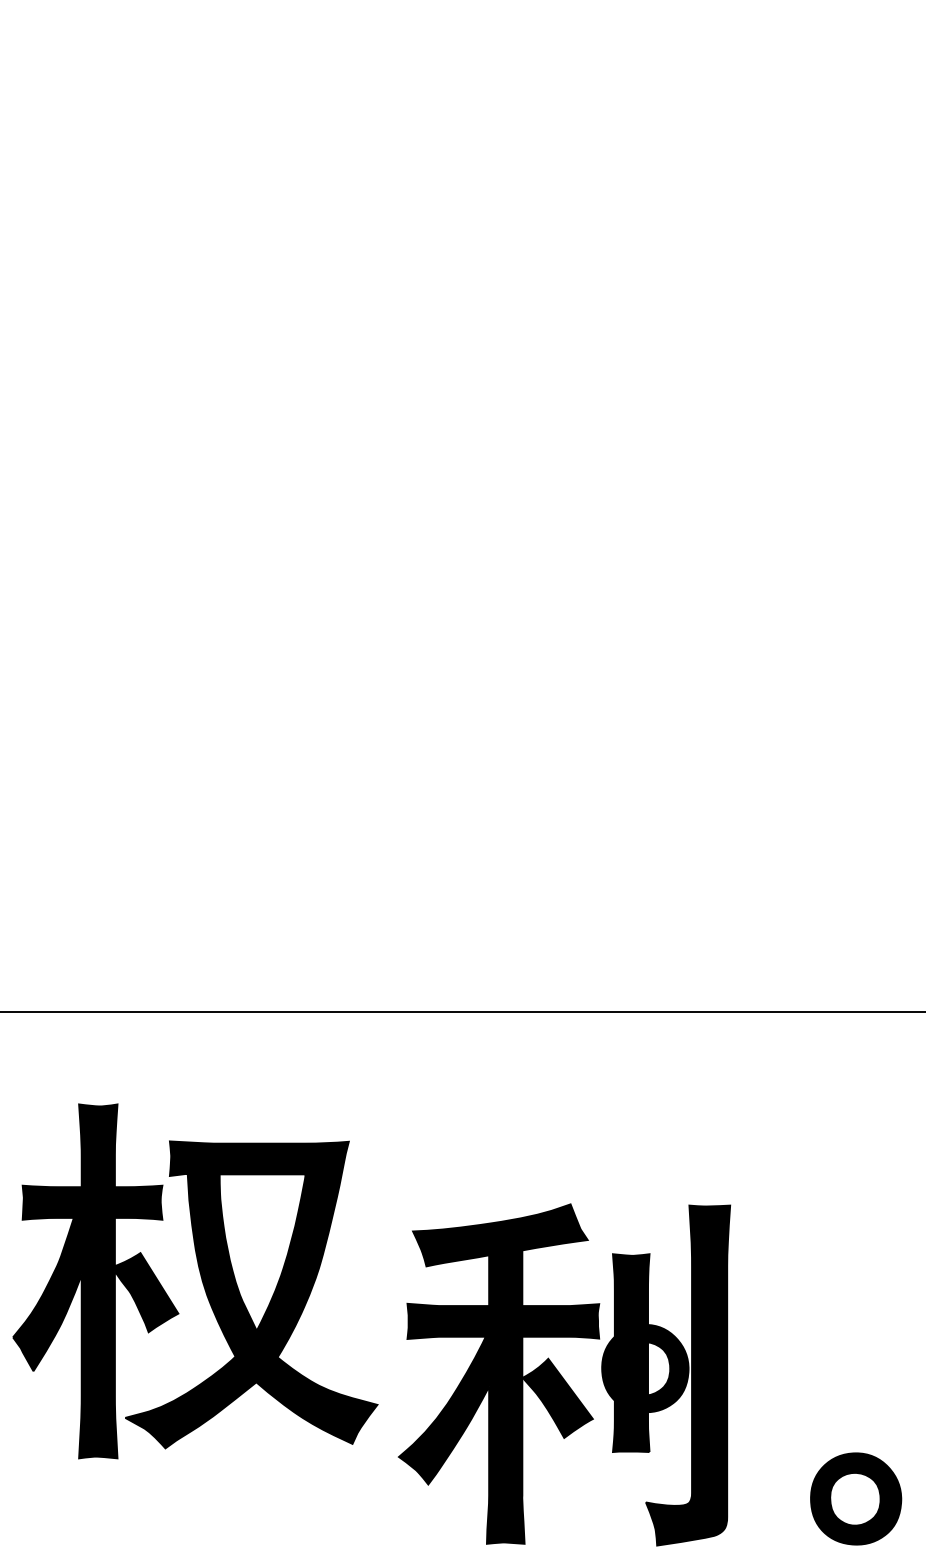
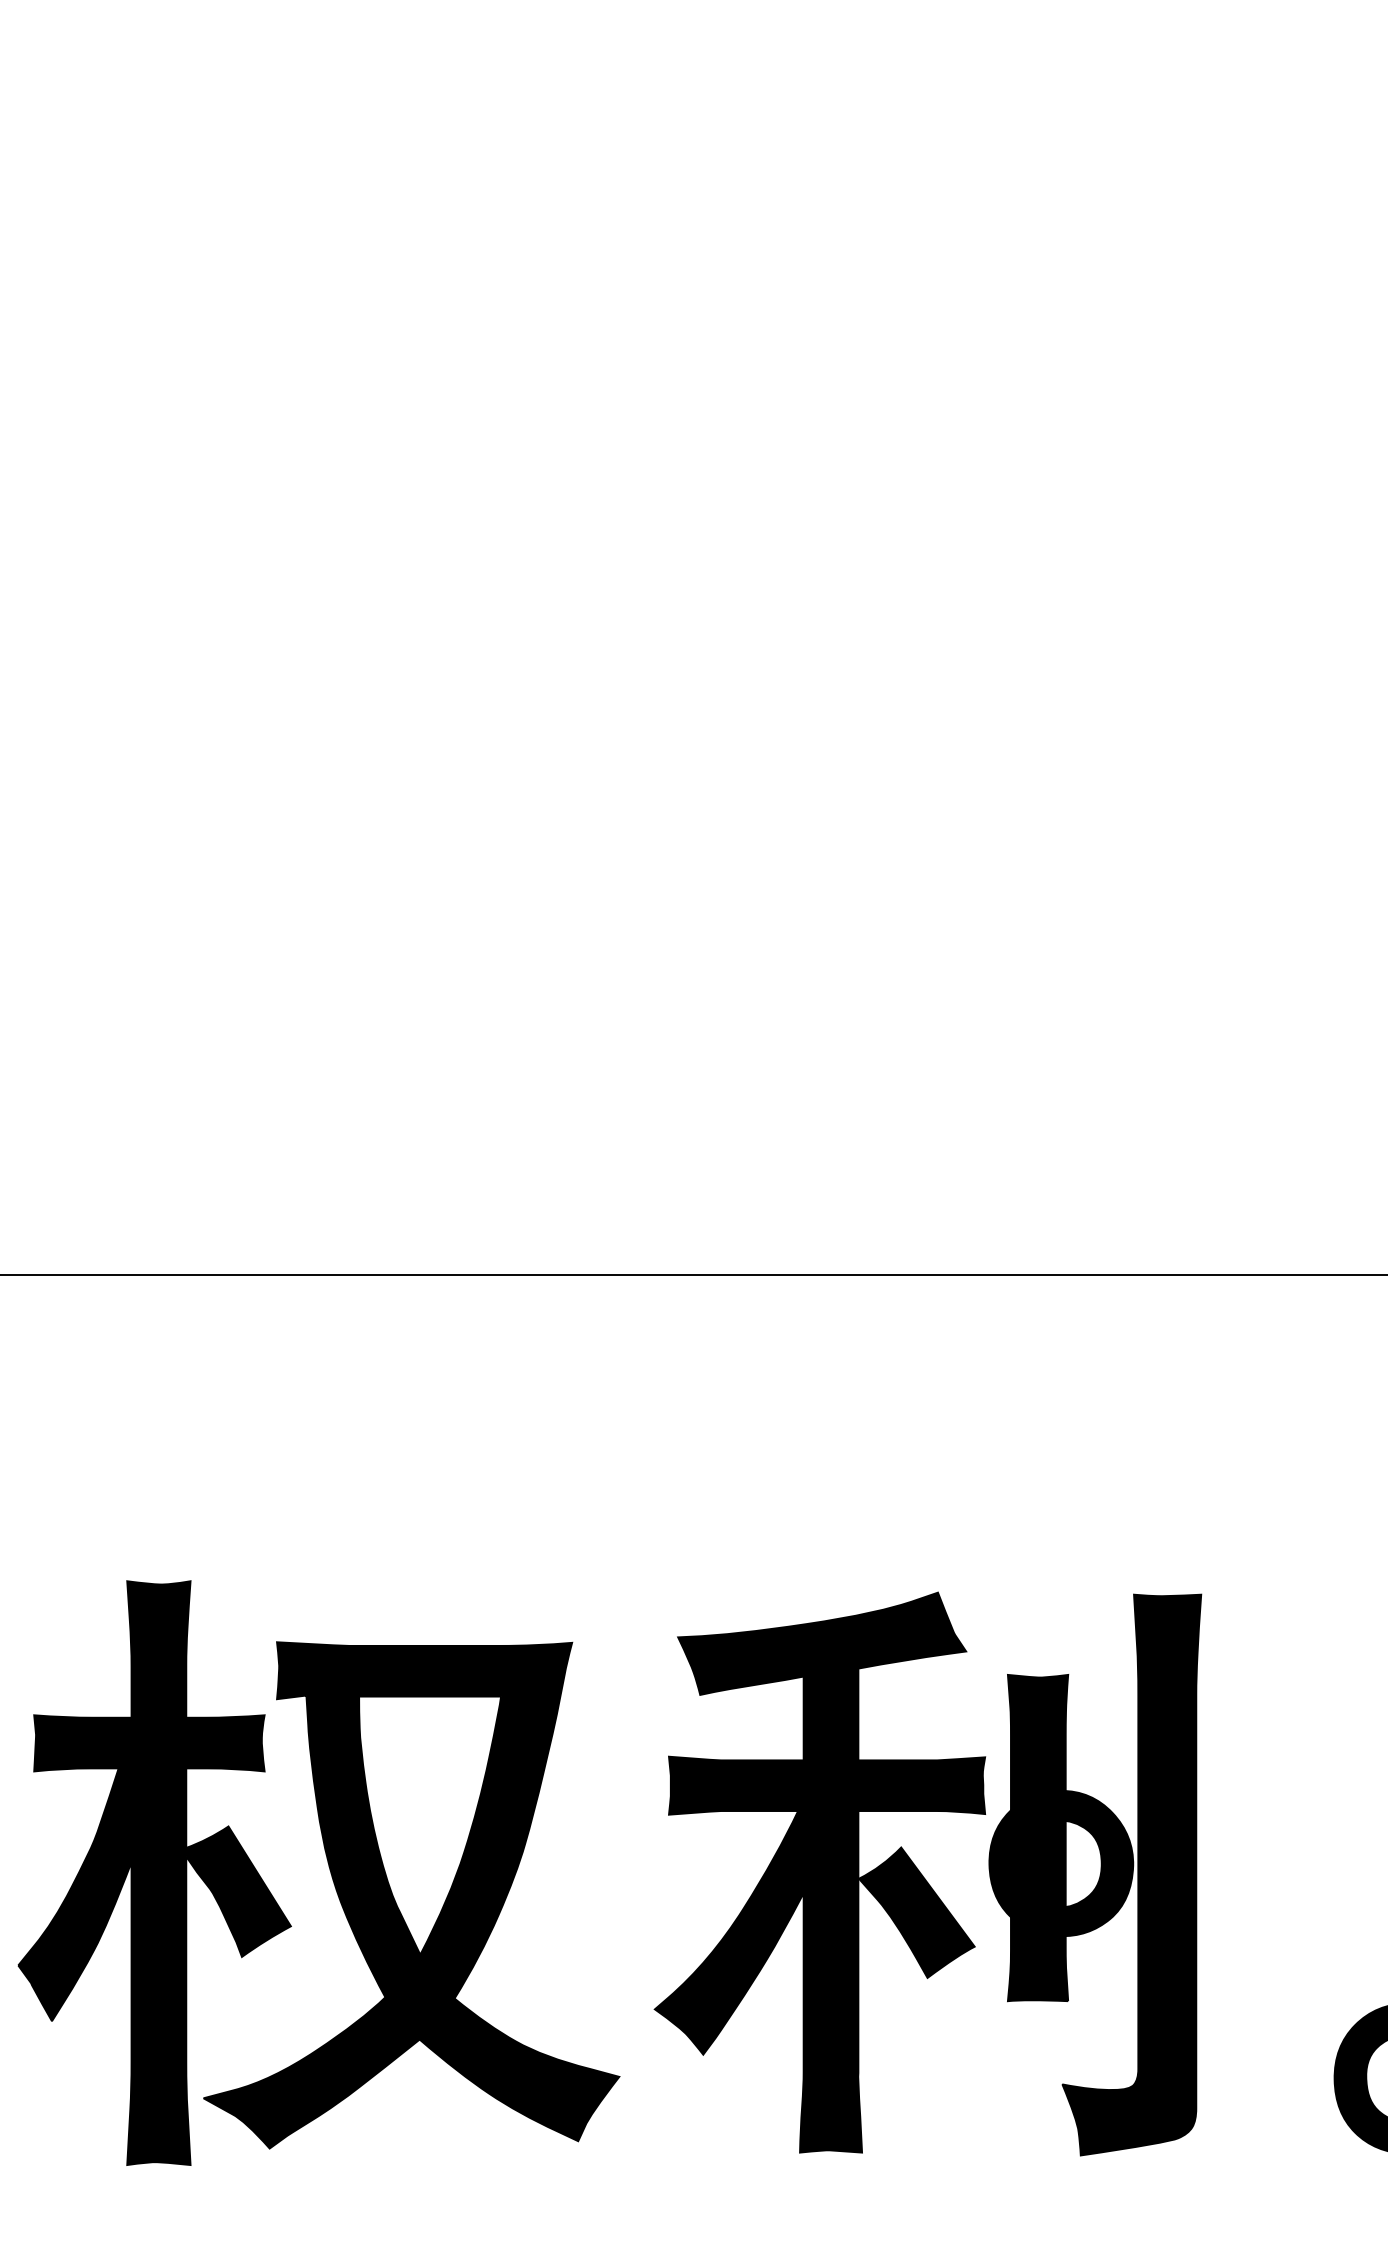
part: (201, 1280) -> (329, 1871), moved

